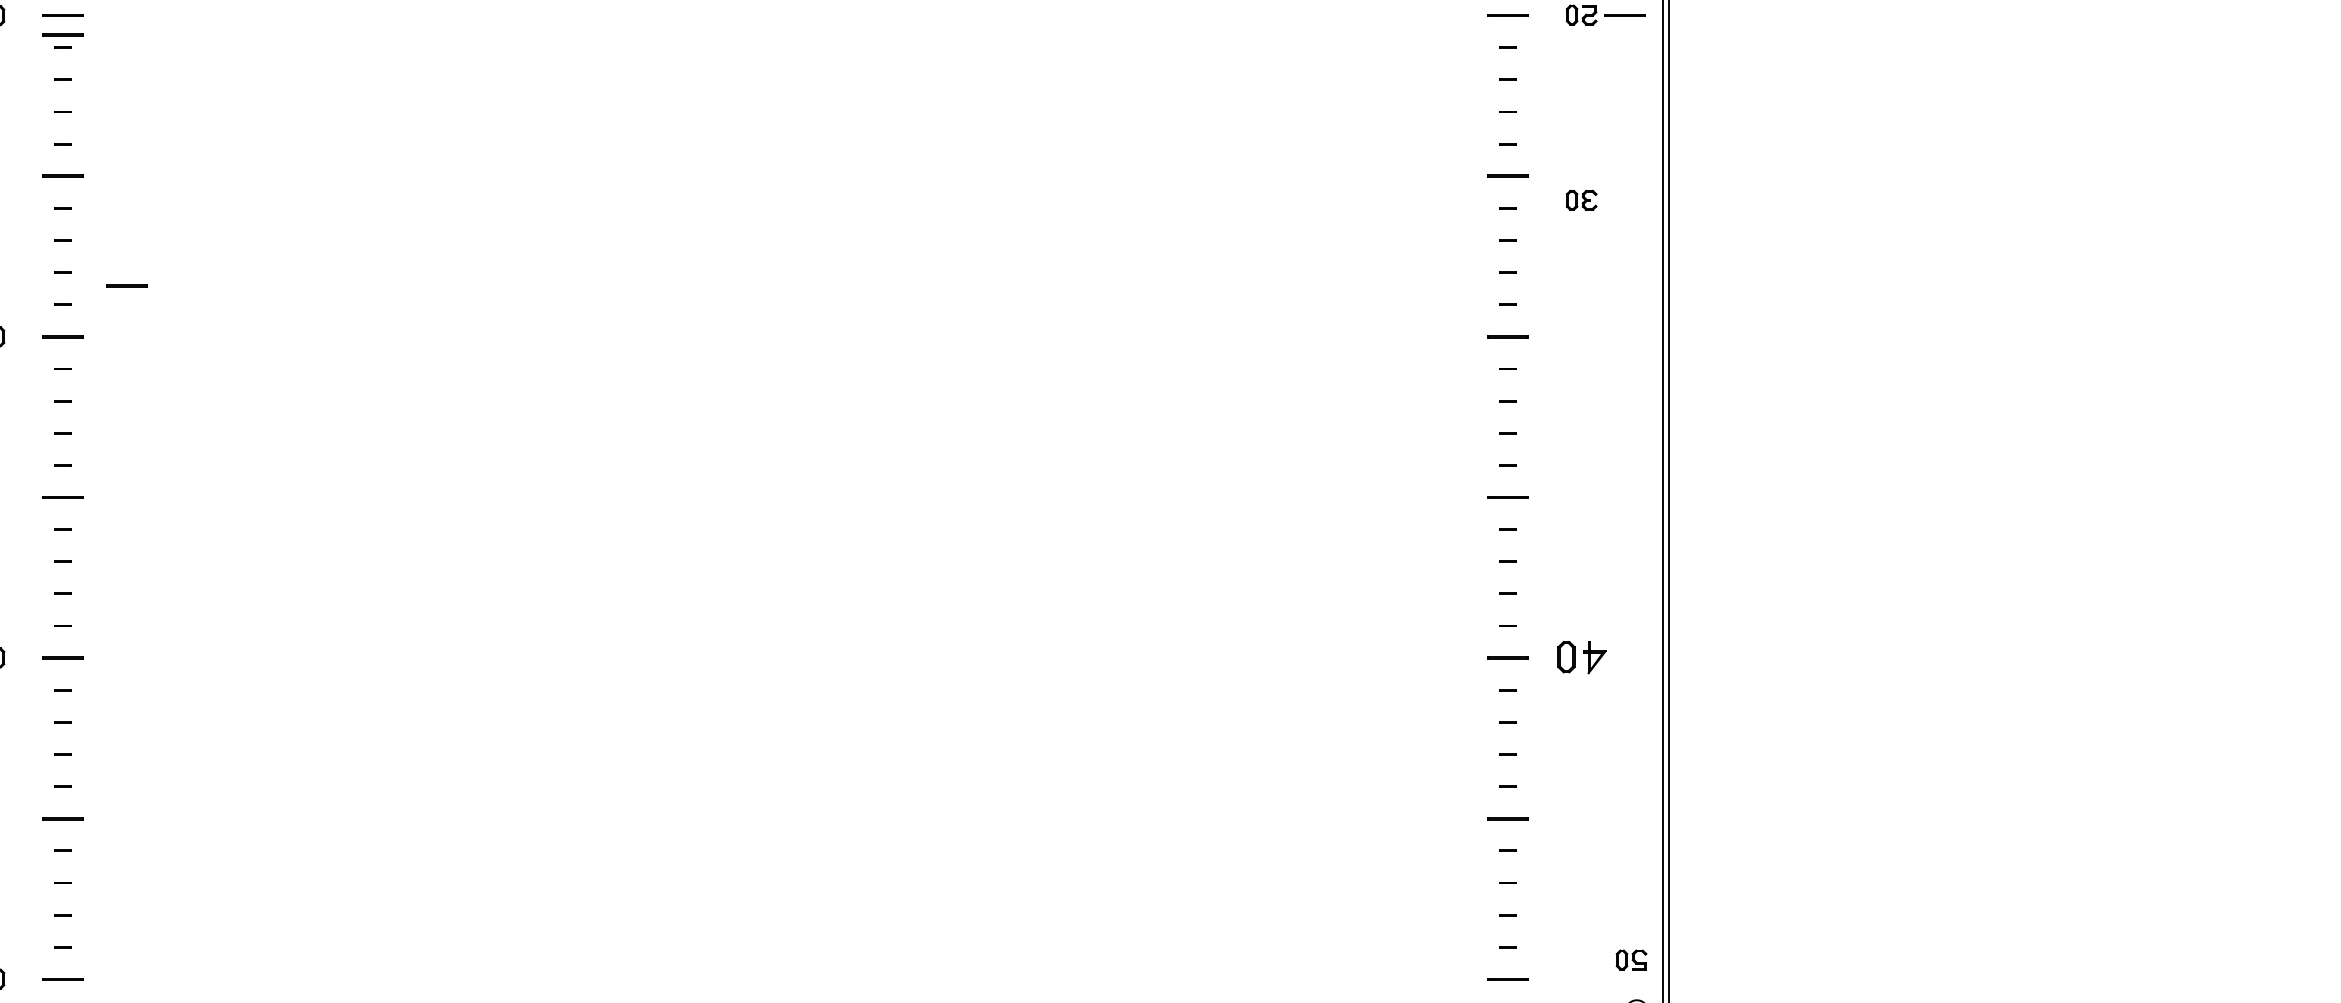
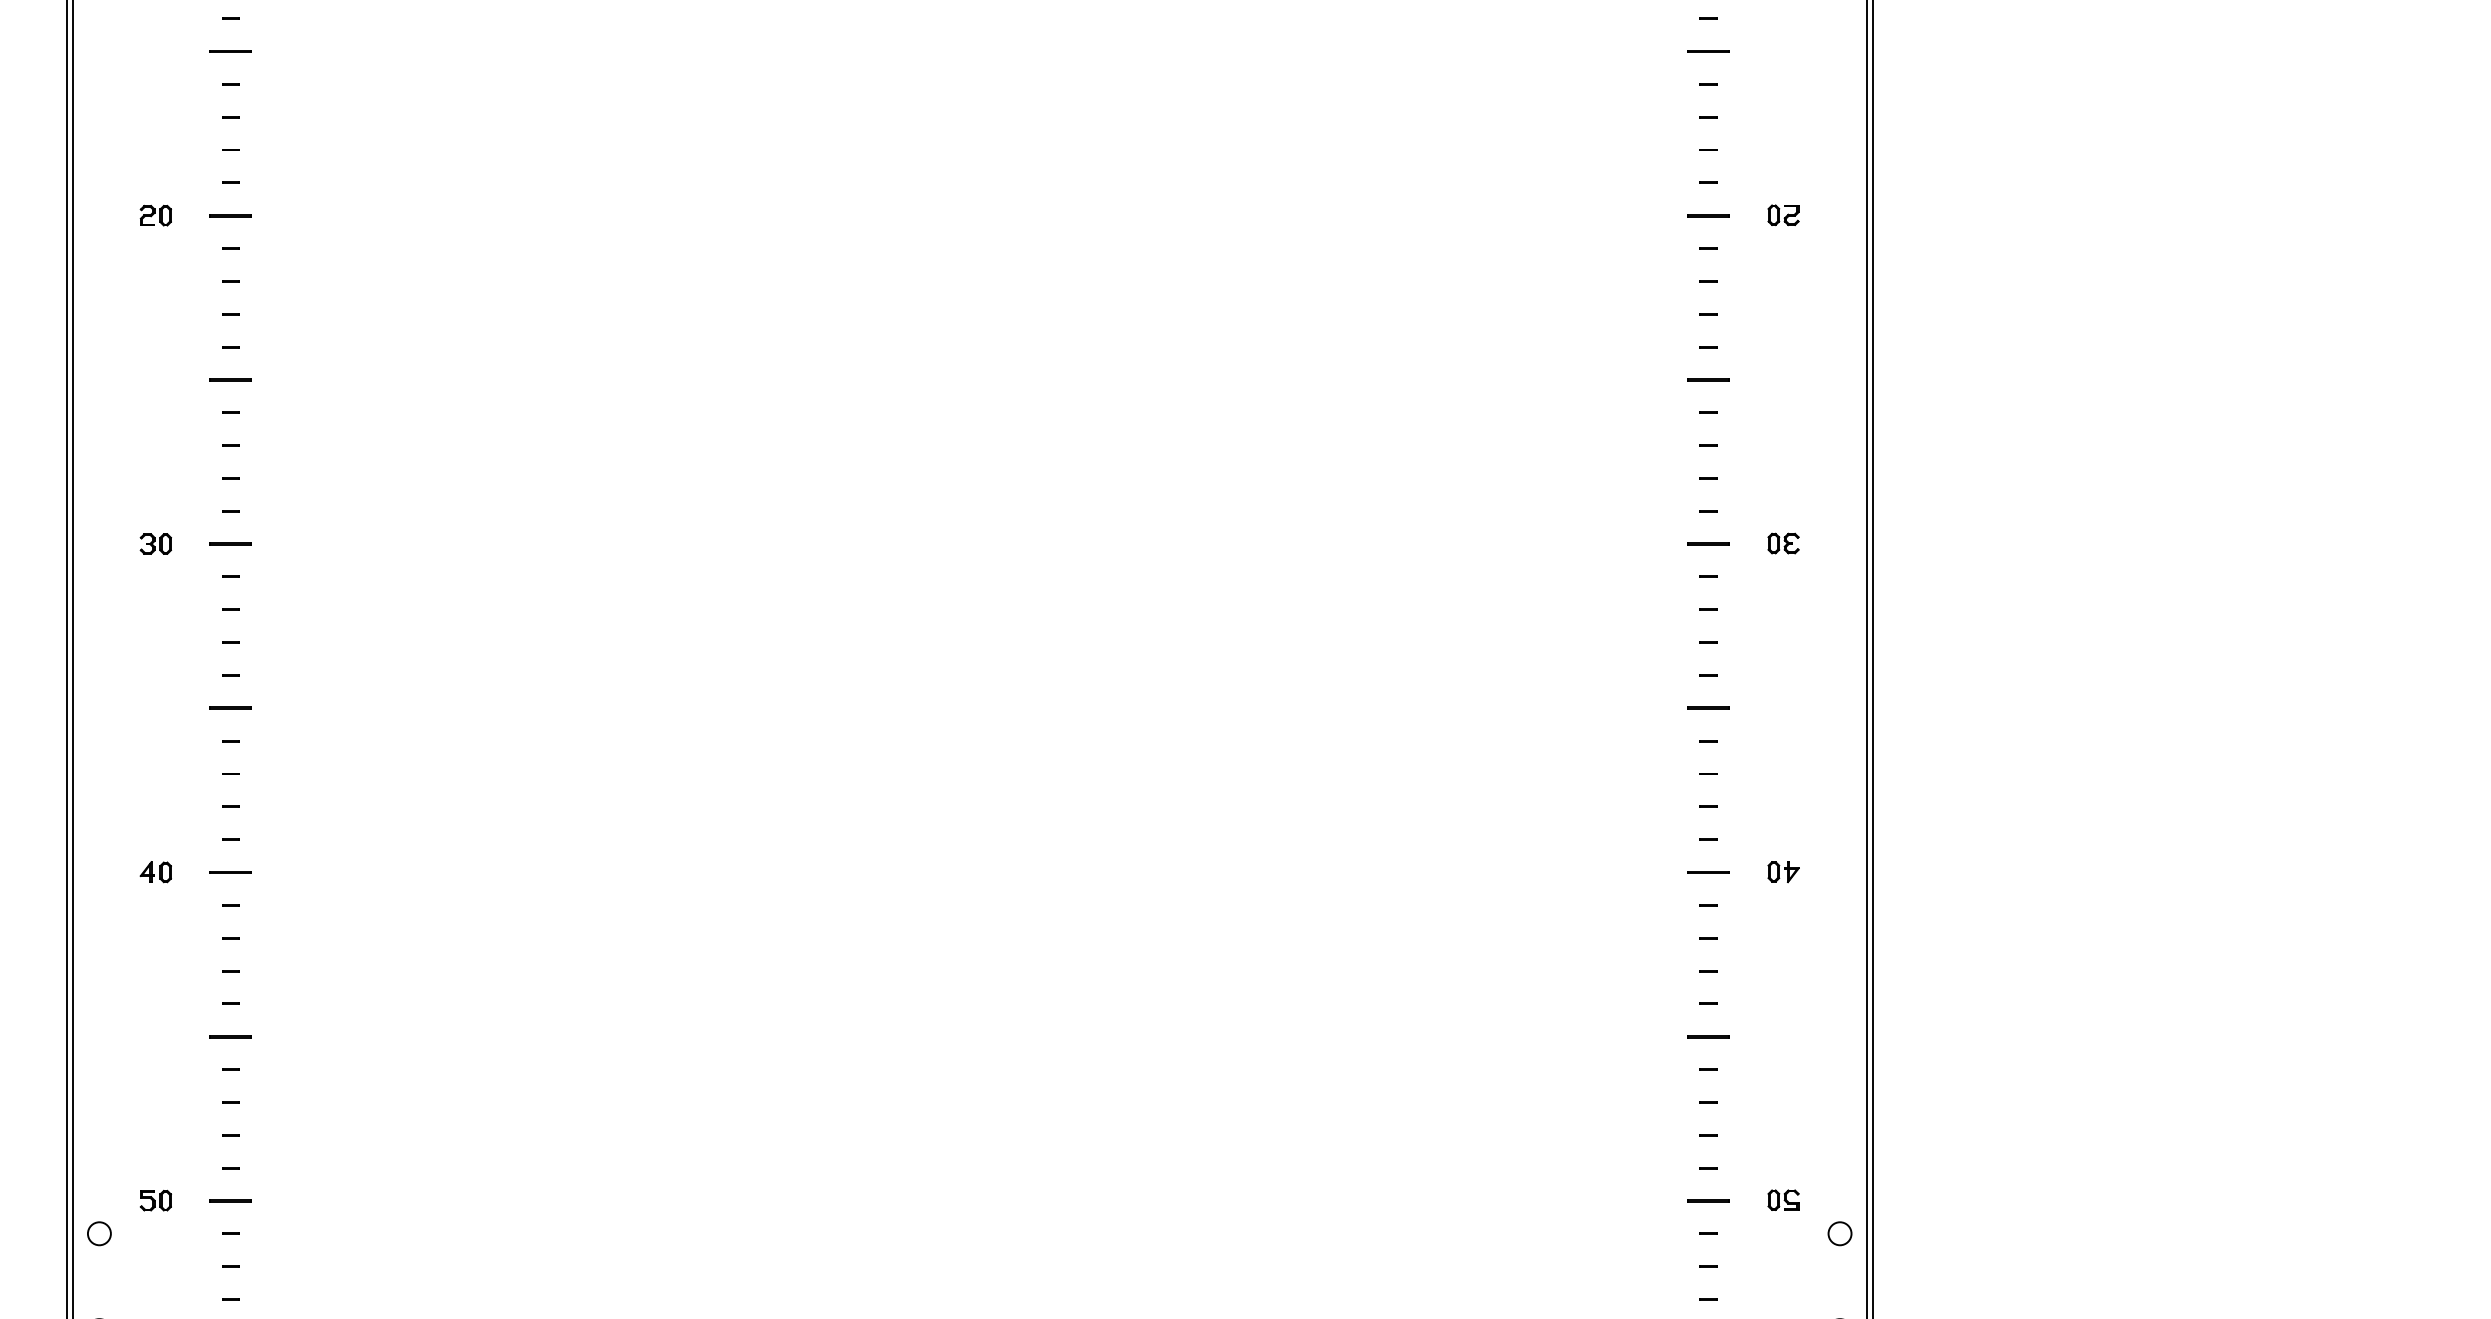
line: (1624, 15) -> (1827, 215), removed
line: (62, 34) -> (230, 235), removed
part: (1581, 200) -> (1783, 543), moved
line: (127, 285) -> (296, 491), removed
part: (1581, 658) -> (1783, 872), size x0.62
part: (1631, 959) -> (1783, 1199), moved

